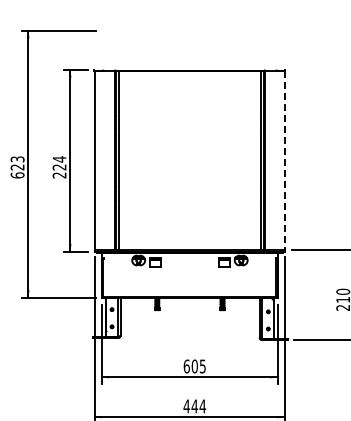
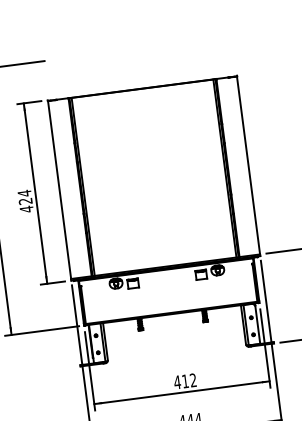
line: (285, 160) -> (248, 165), dashed -> solid
text: (59, 175) -> (26, 209), 224 -> 424
text: (194, 366) -> (185, 381), 605 -> 412

